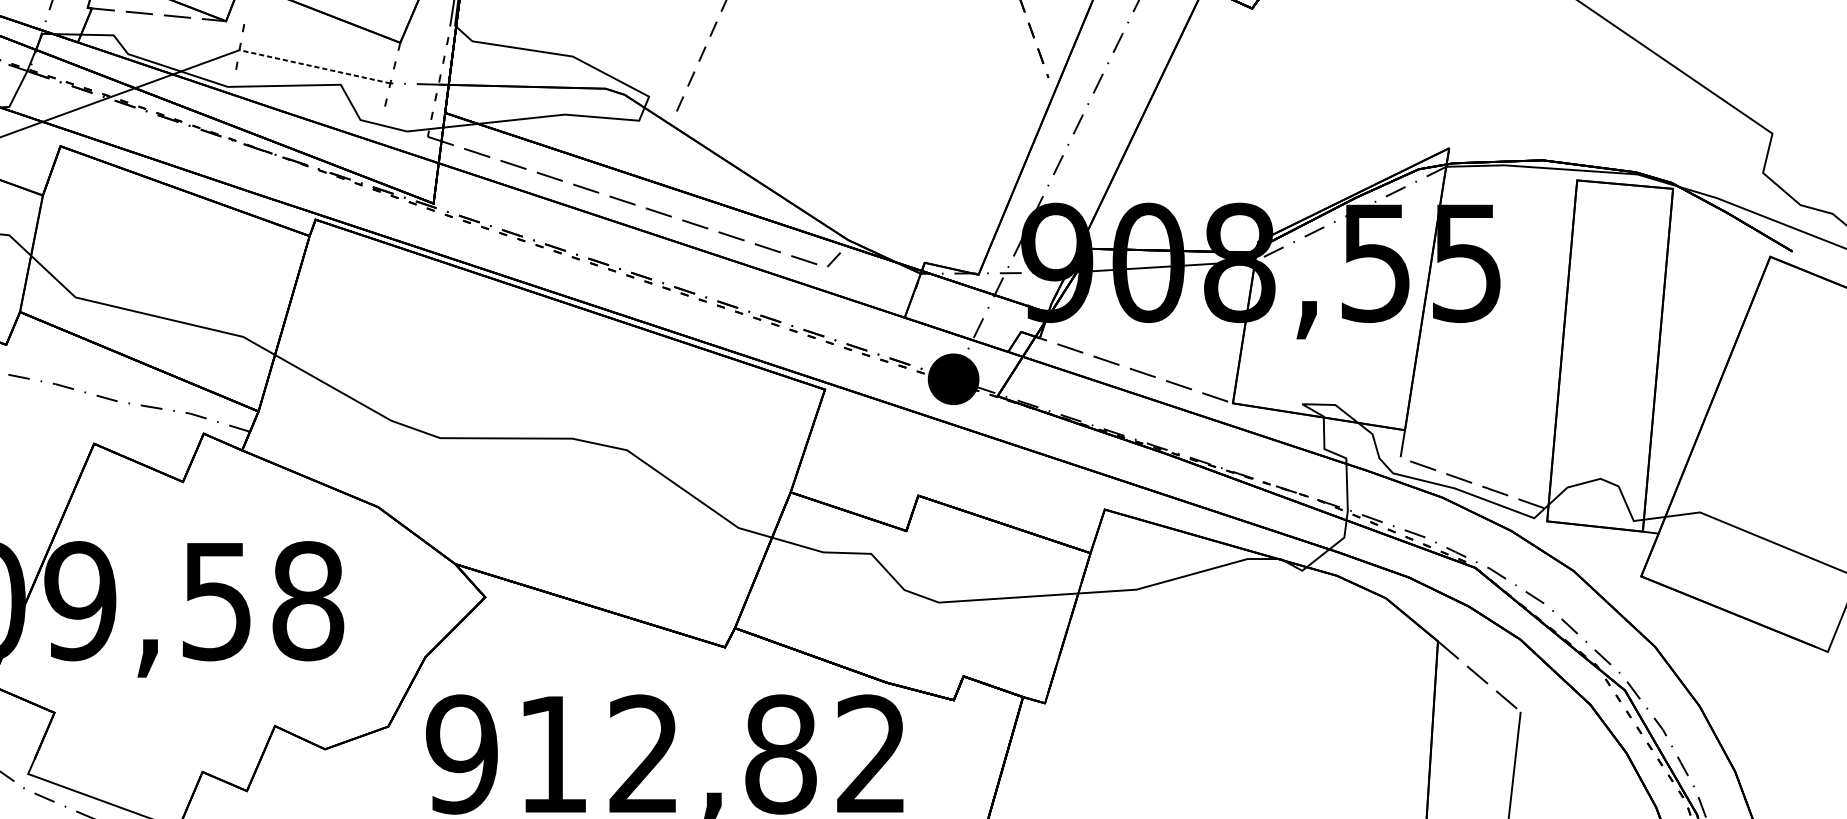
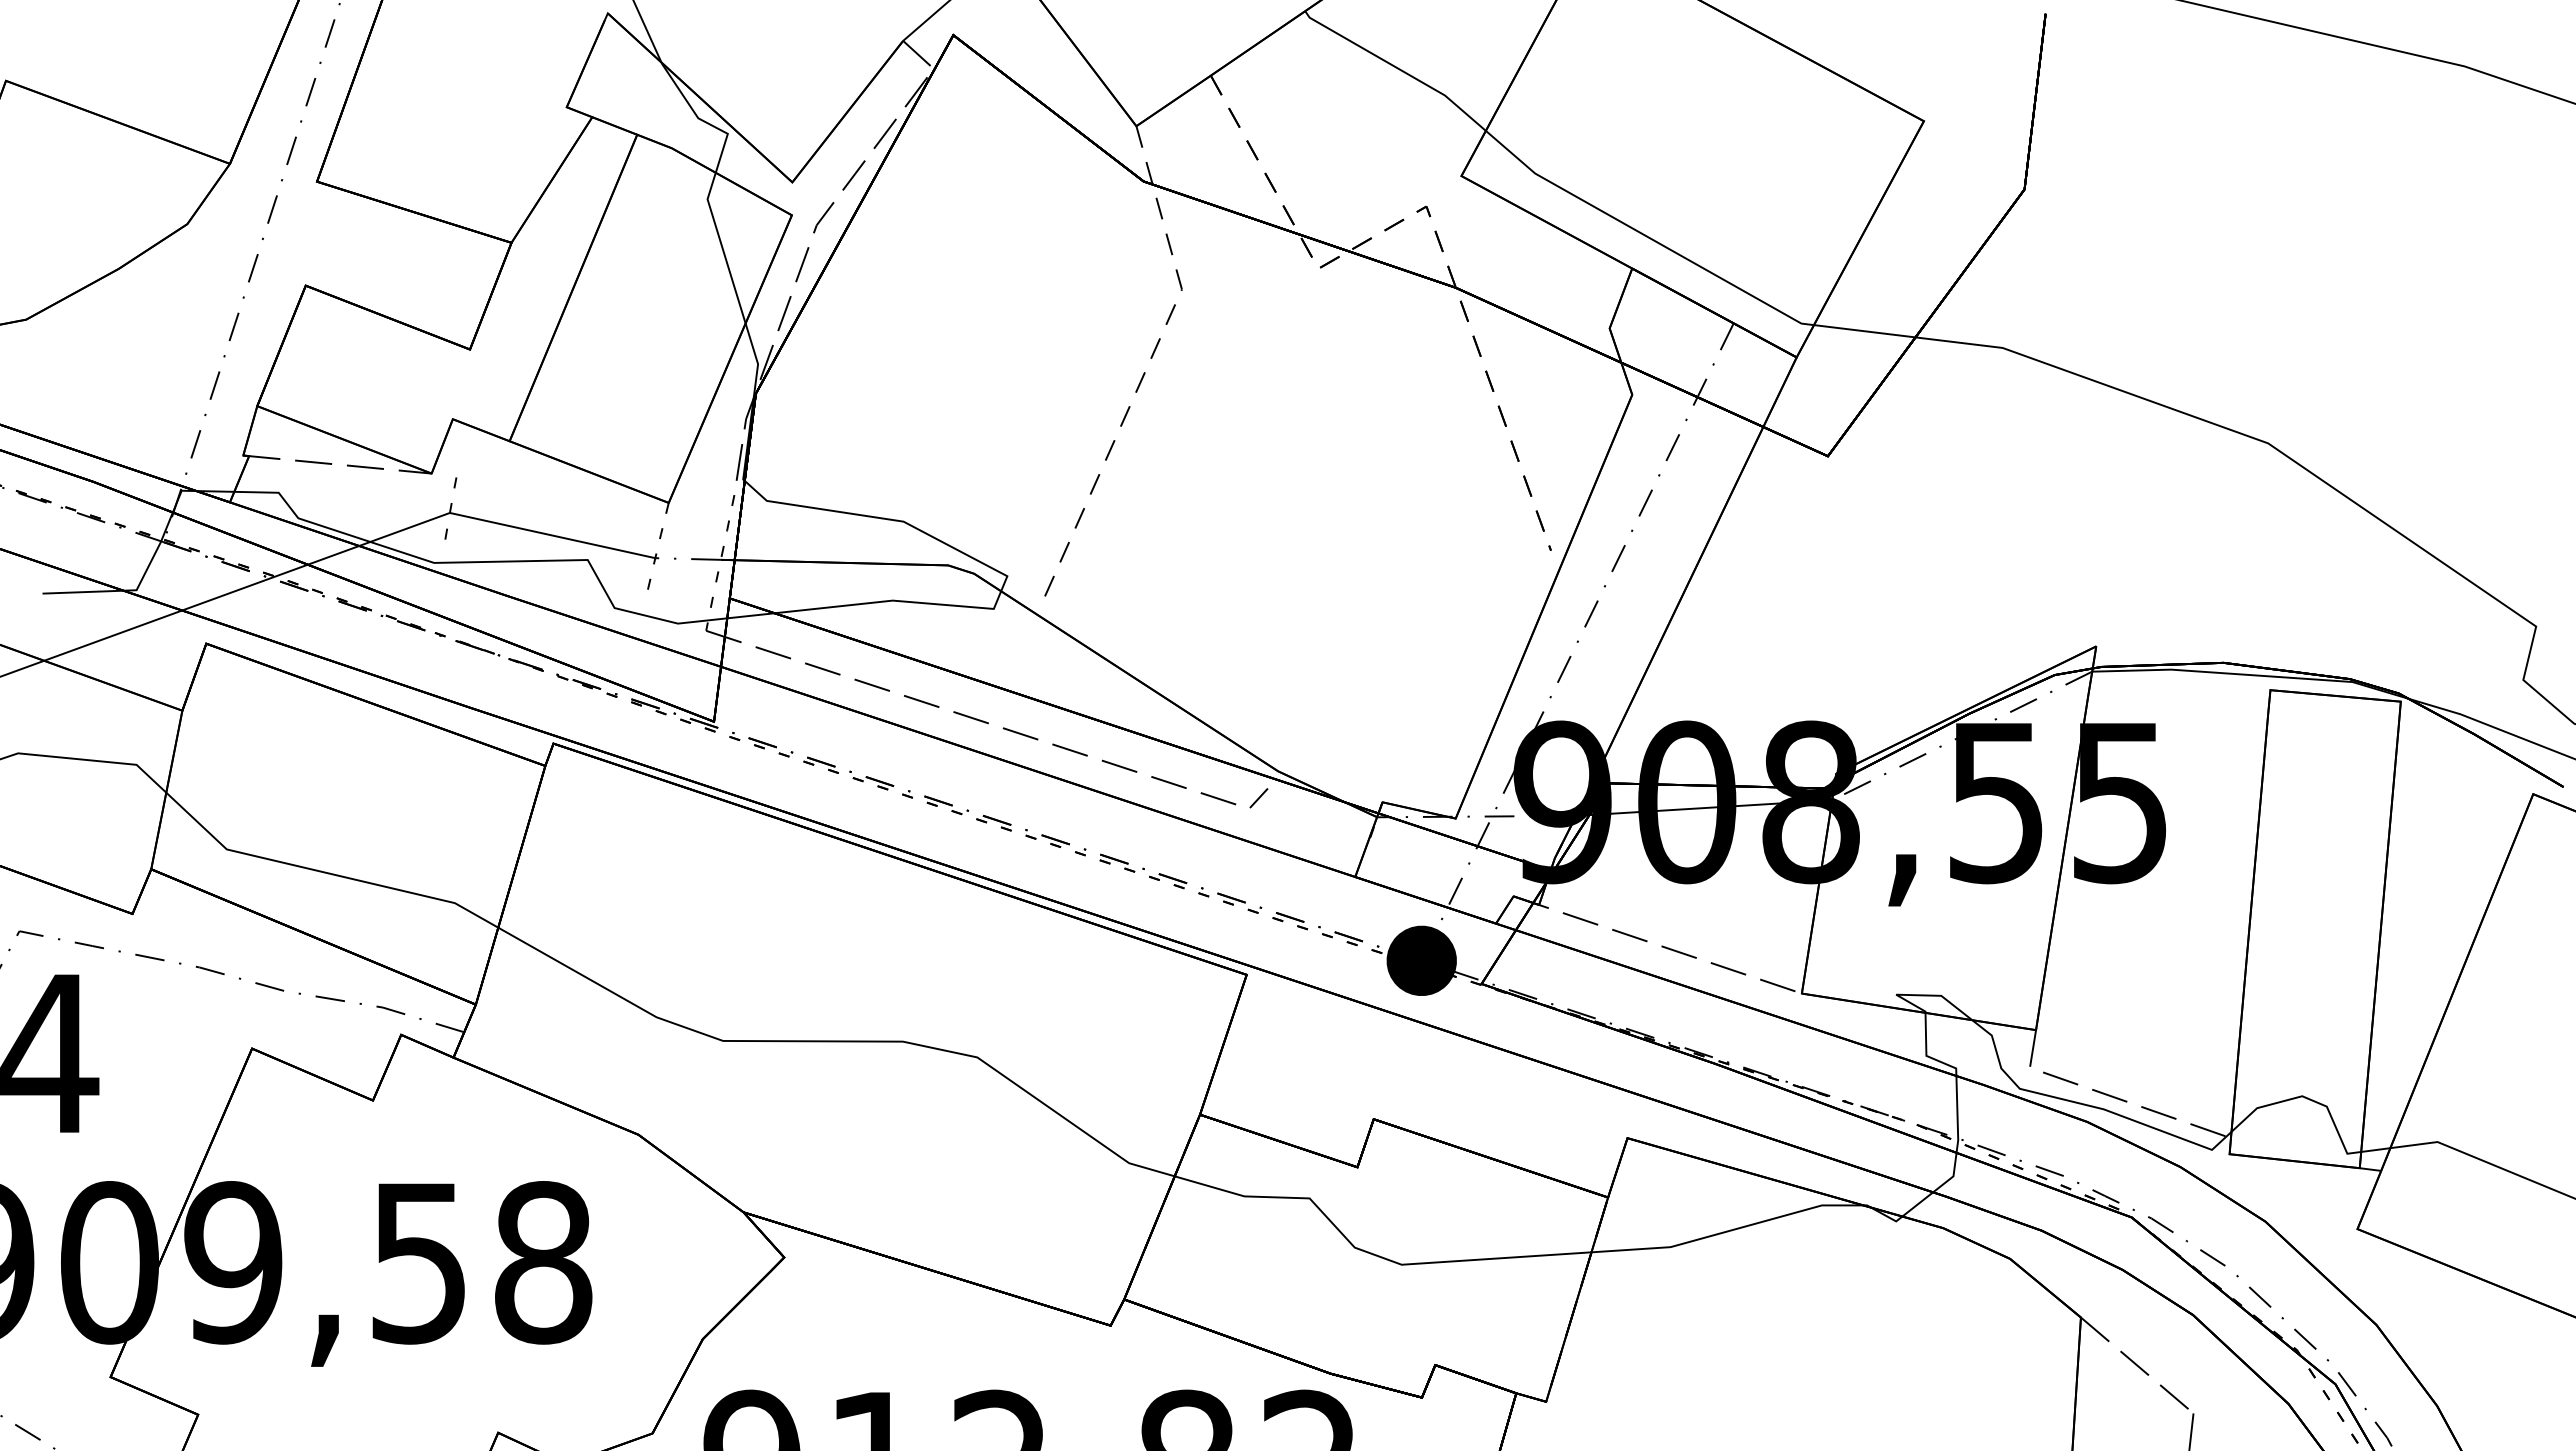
line: (314, 66) -> (552, 535), dashed -> solid

